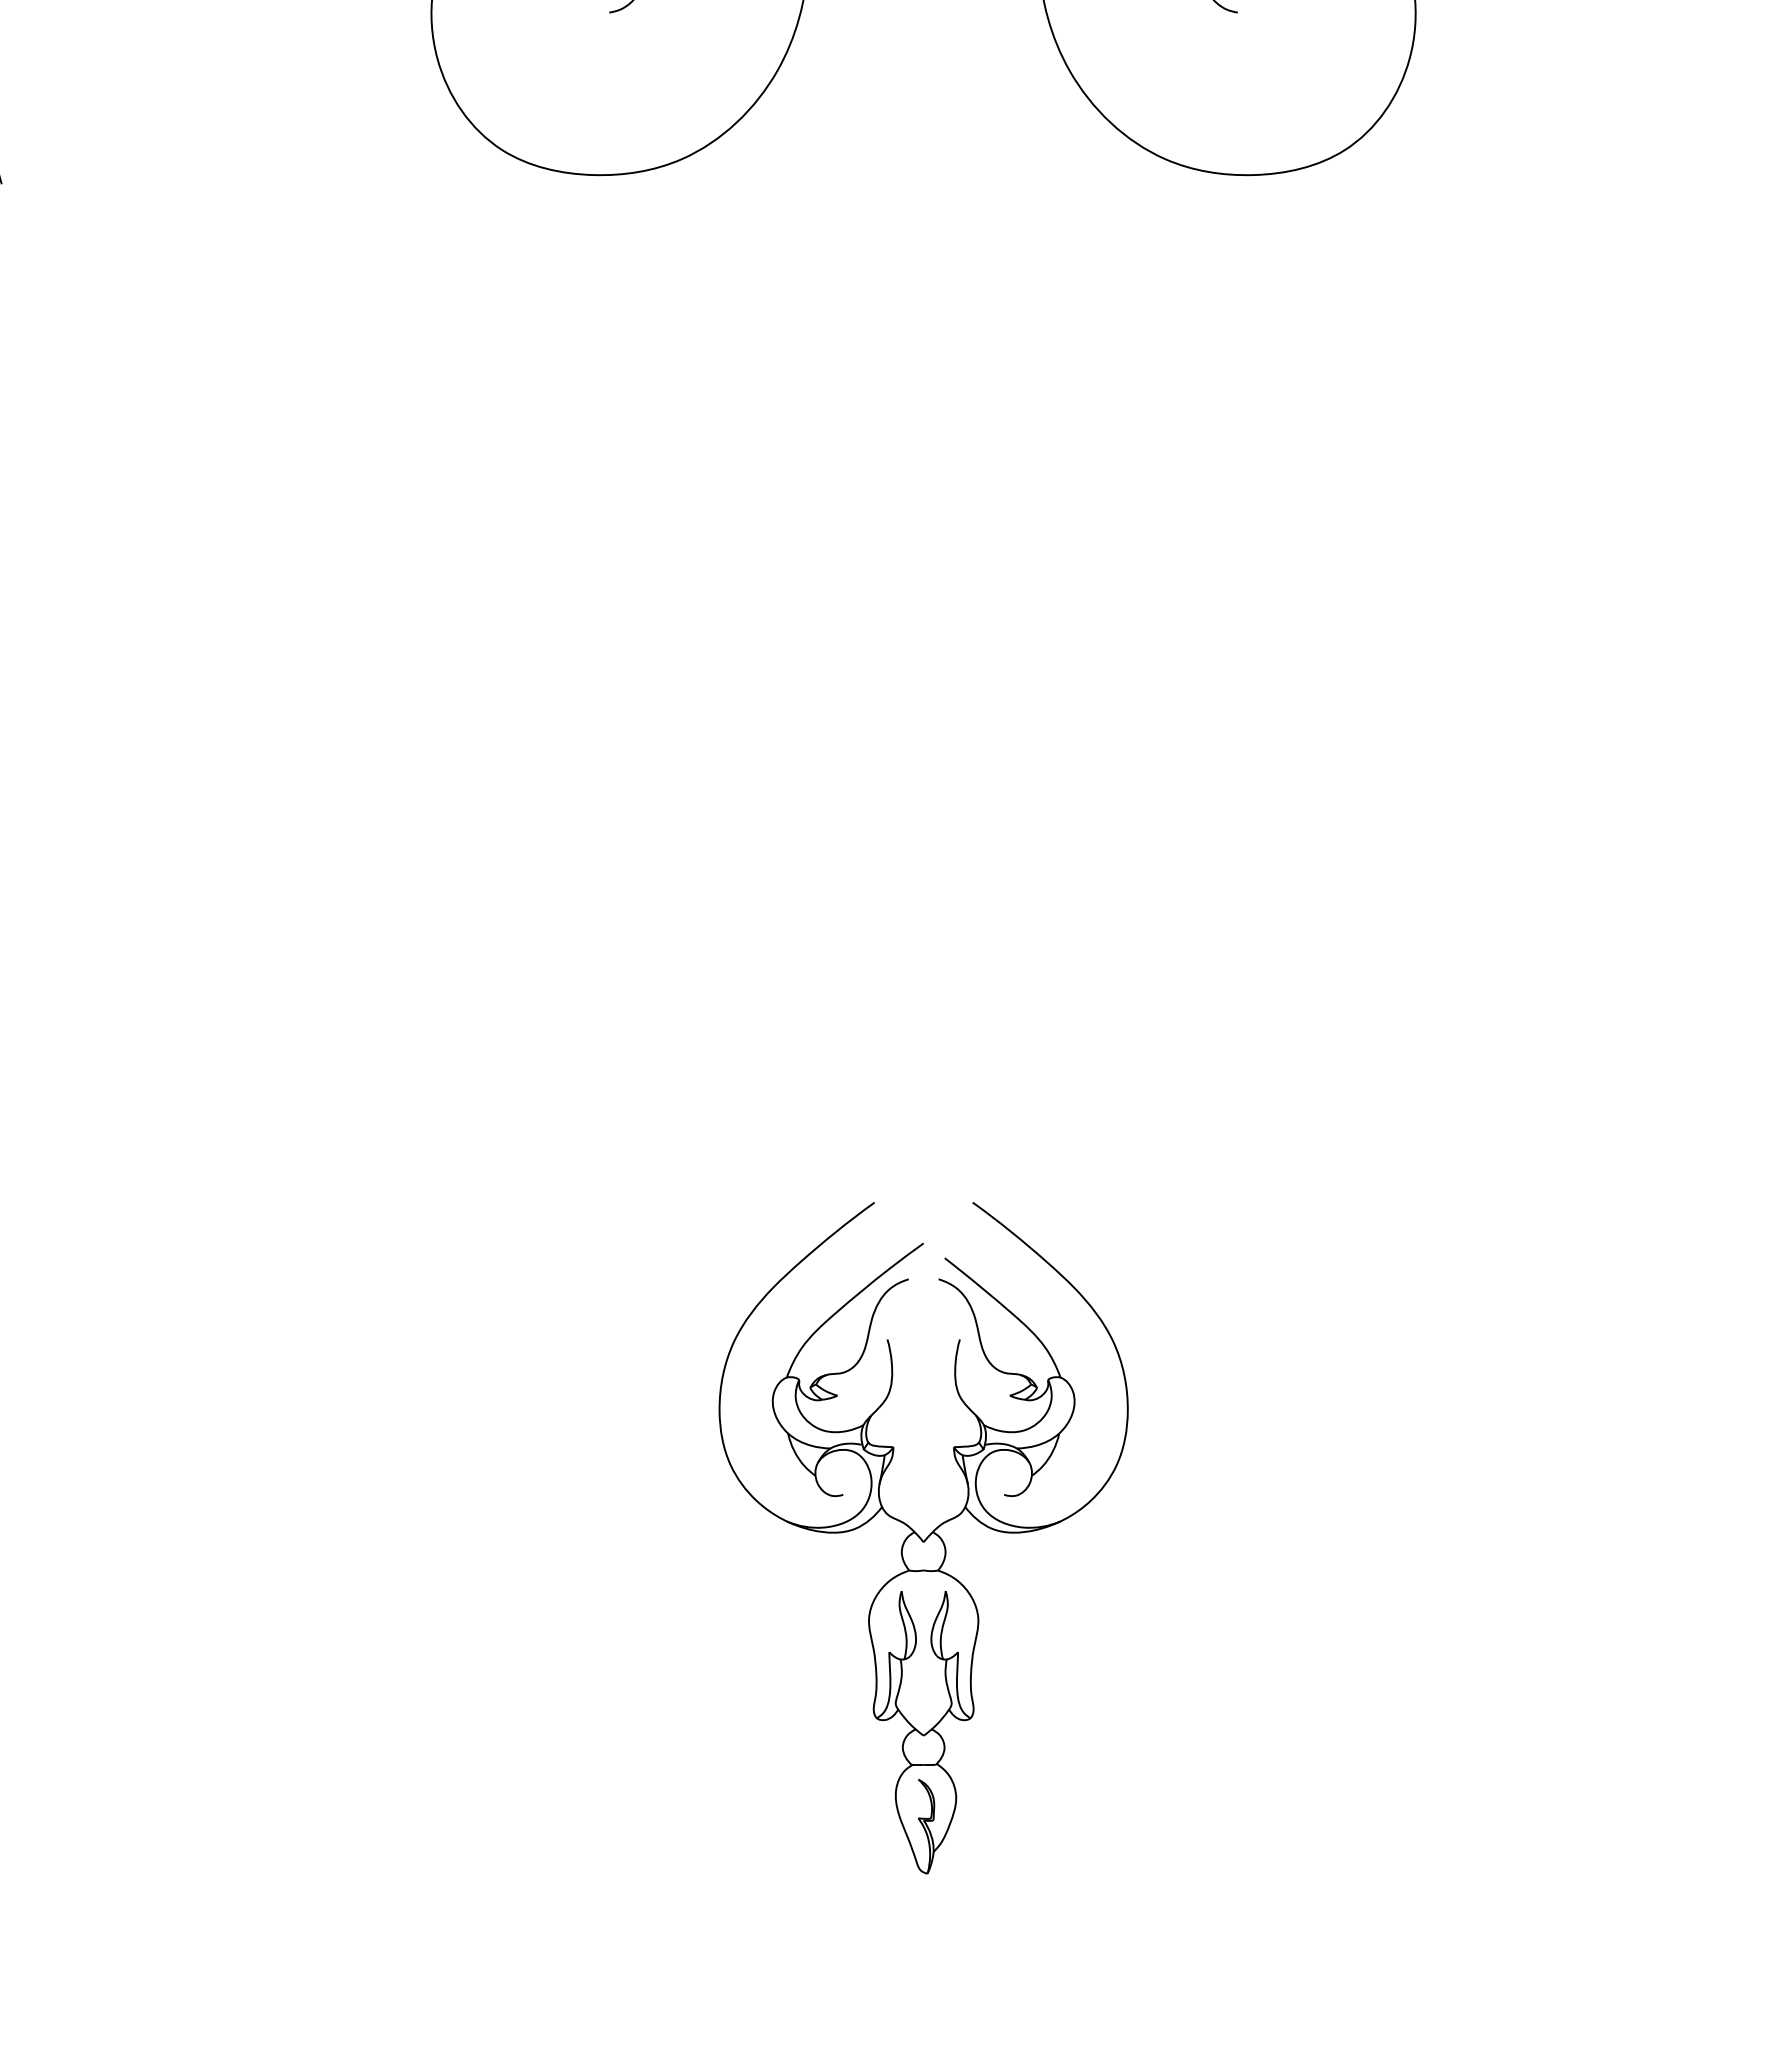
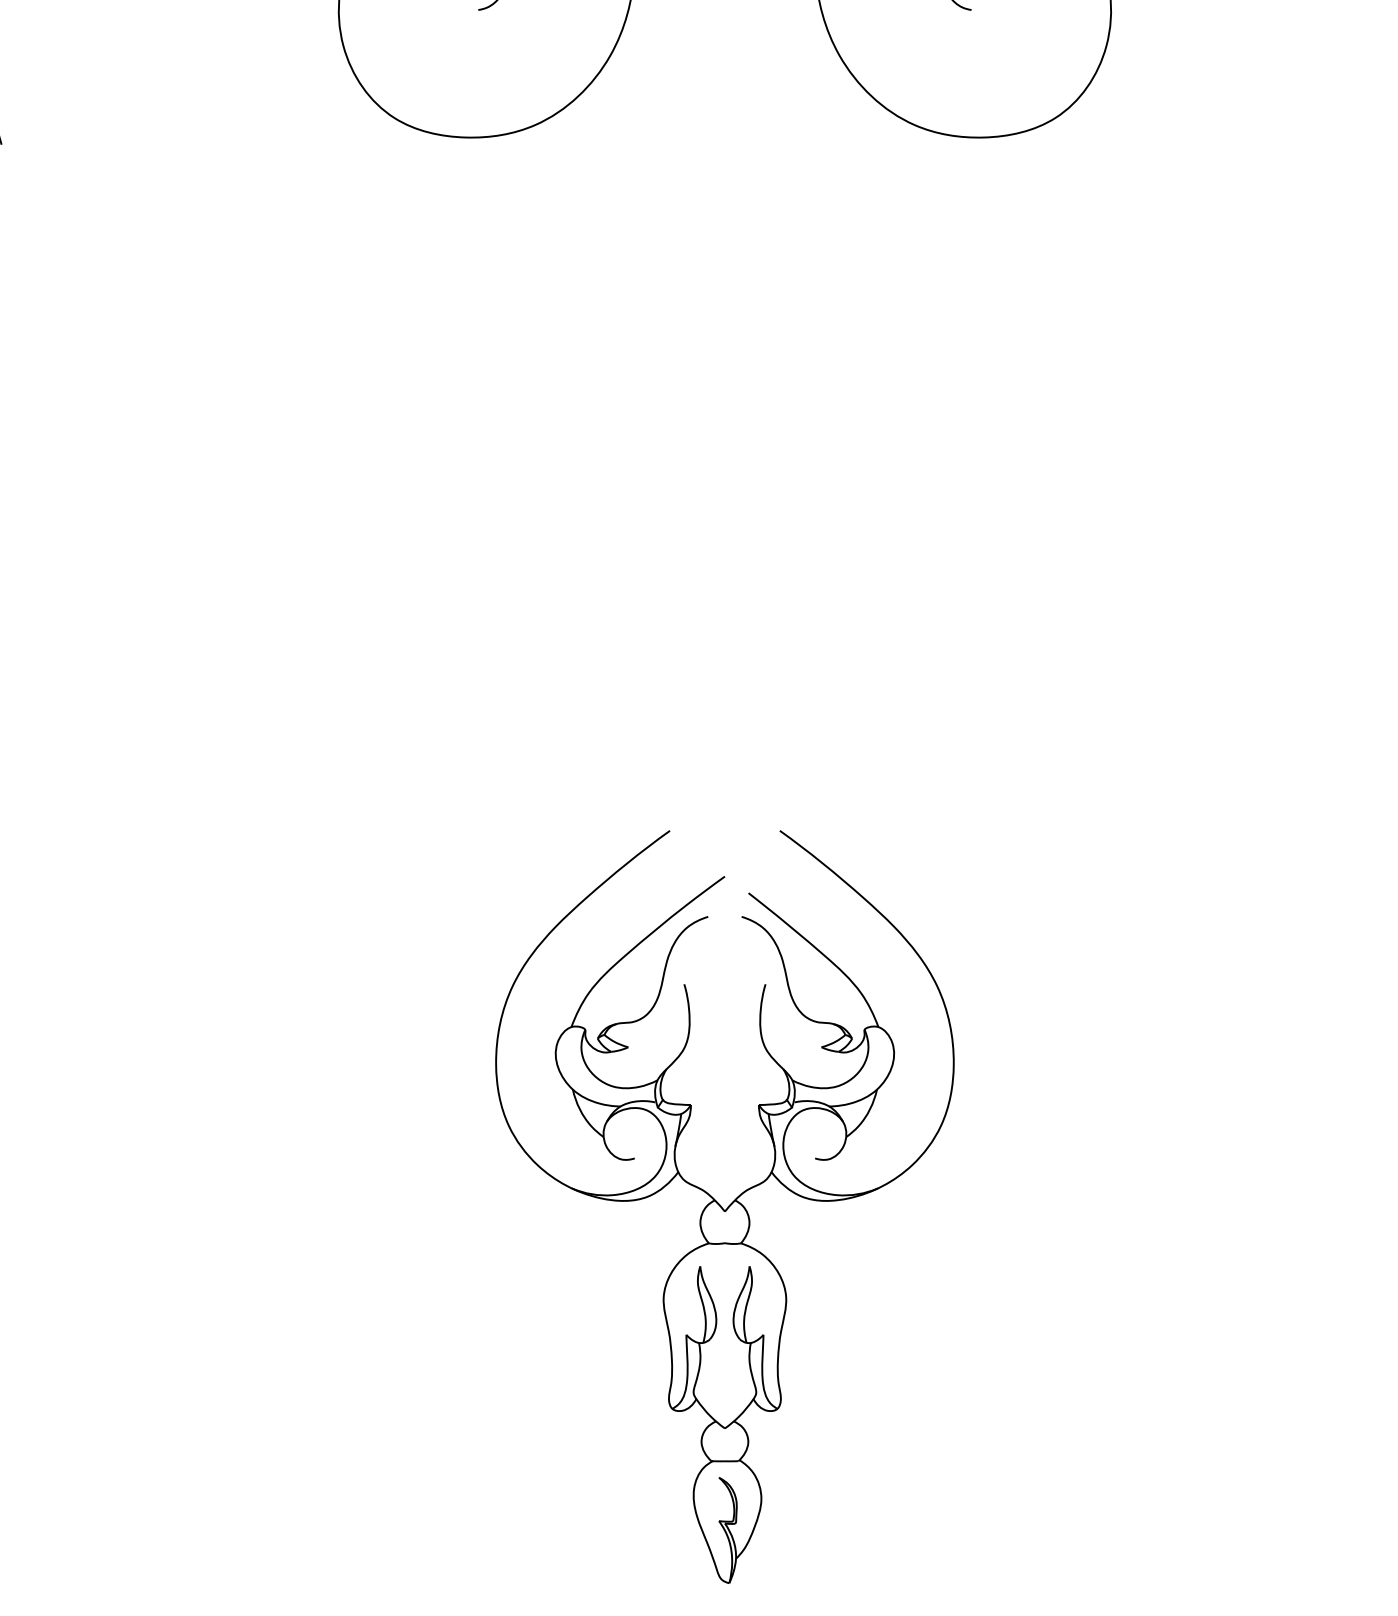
part: (923, 1538) -> (724, 1207), size x1.43

